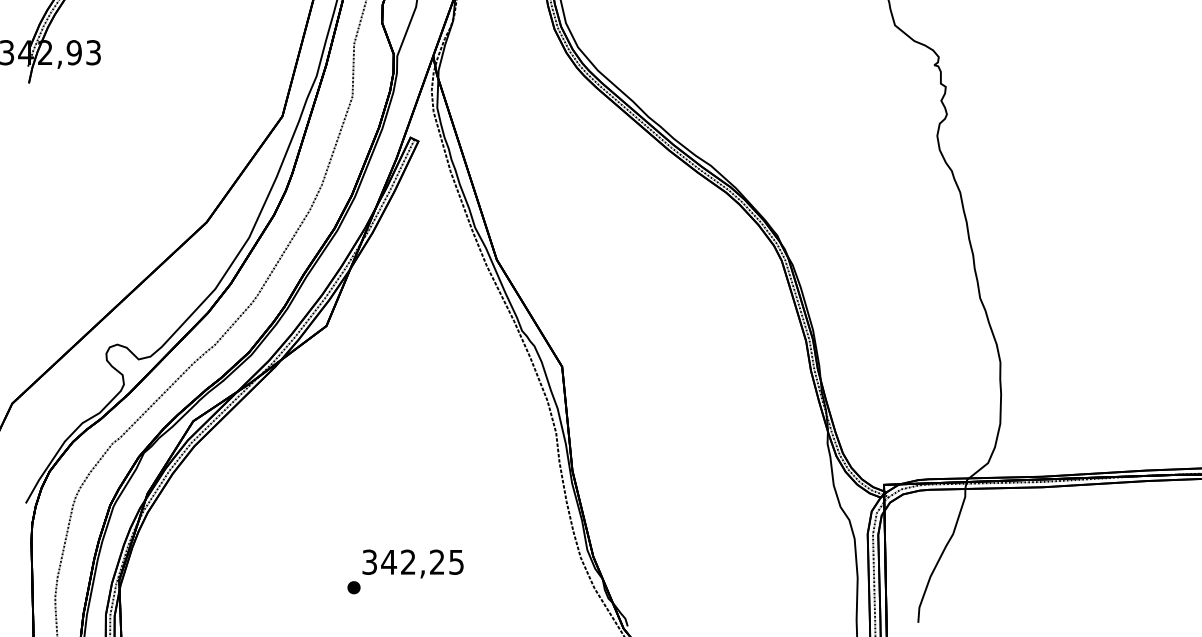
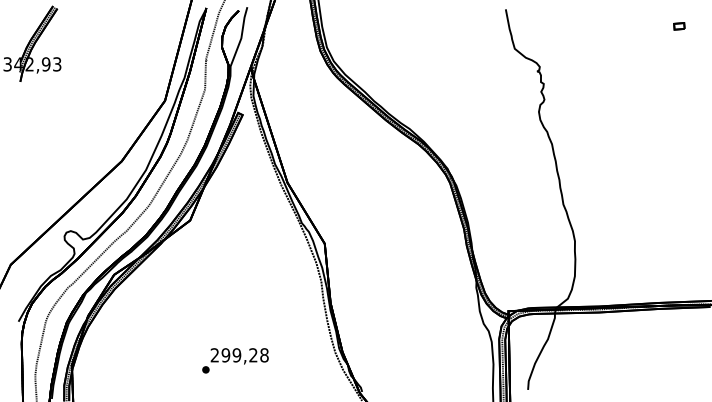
text: (412, 562) -> (239, 355), 342,25 -> 299,28

